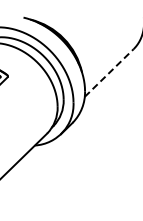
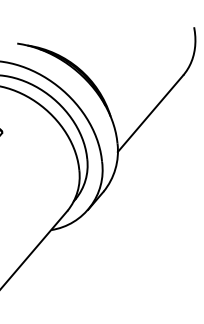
line: (109, 72) -> (150, 112), dashed -> solid

